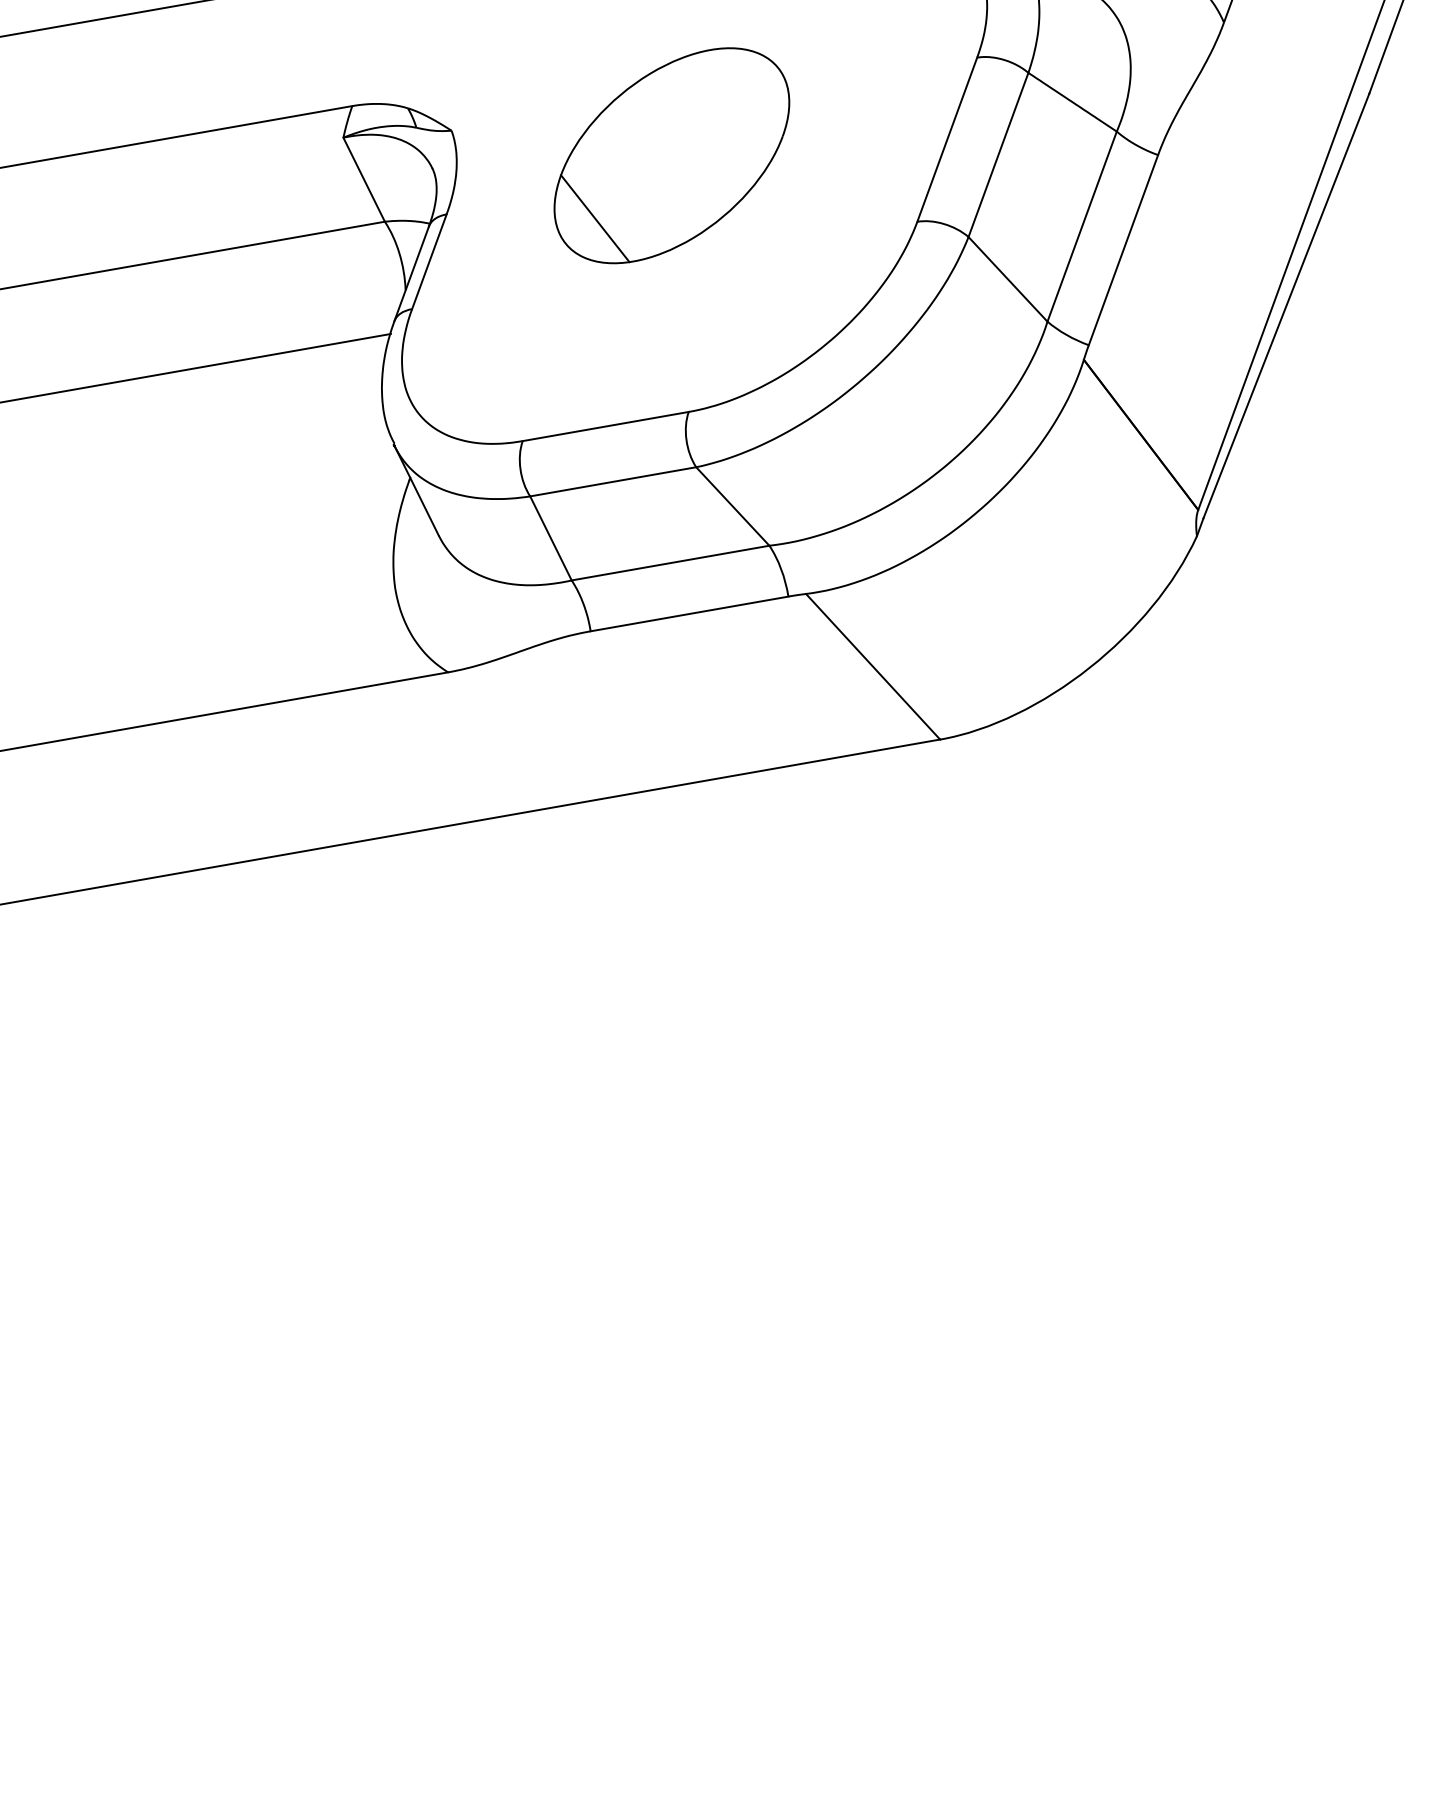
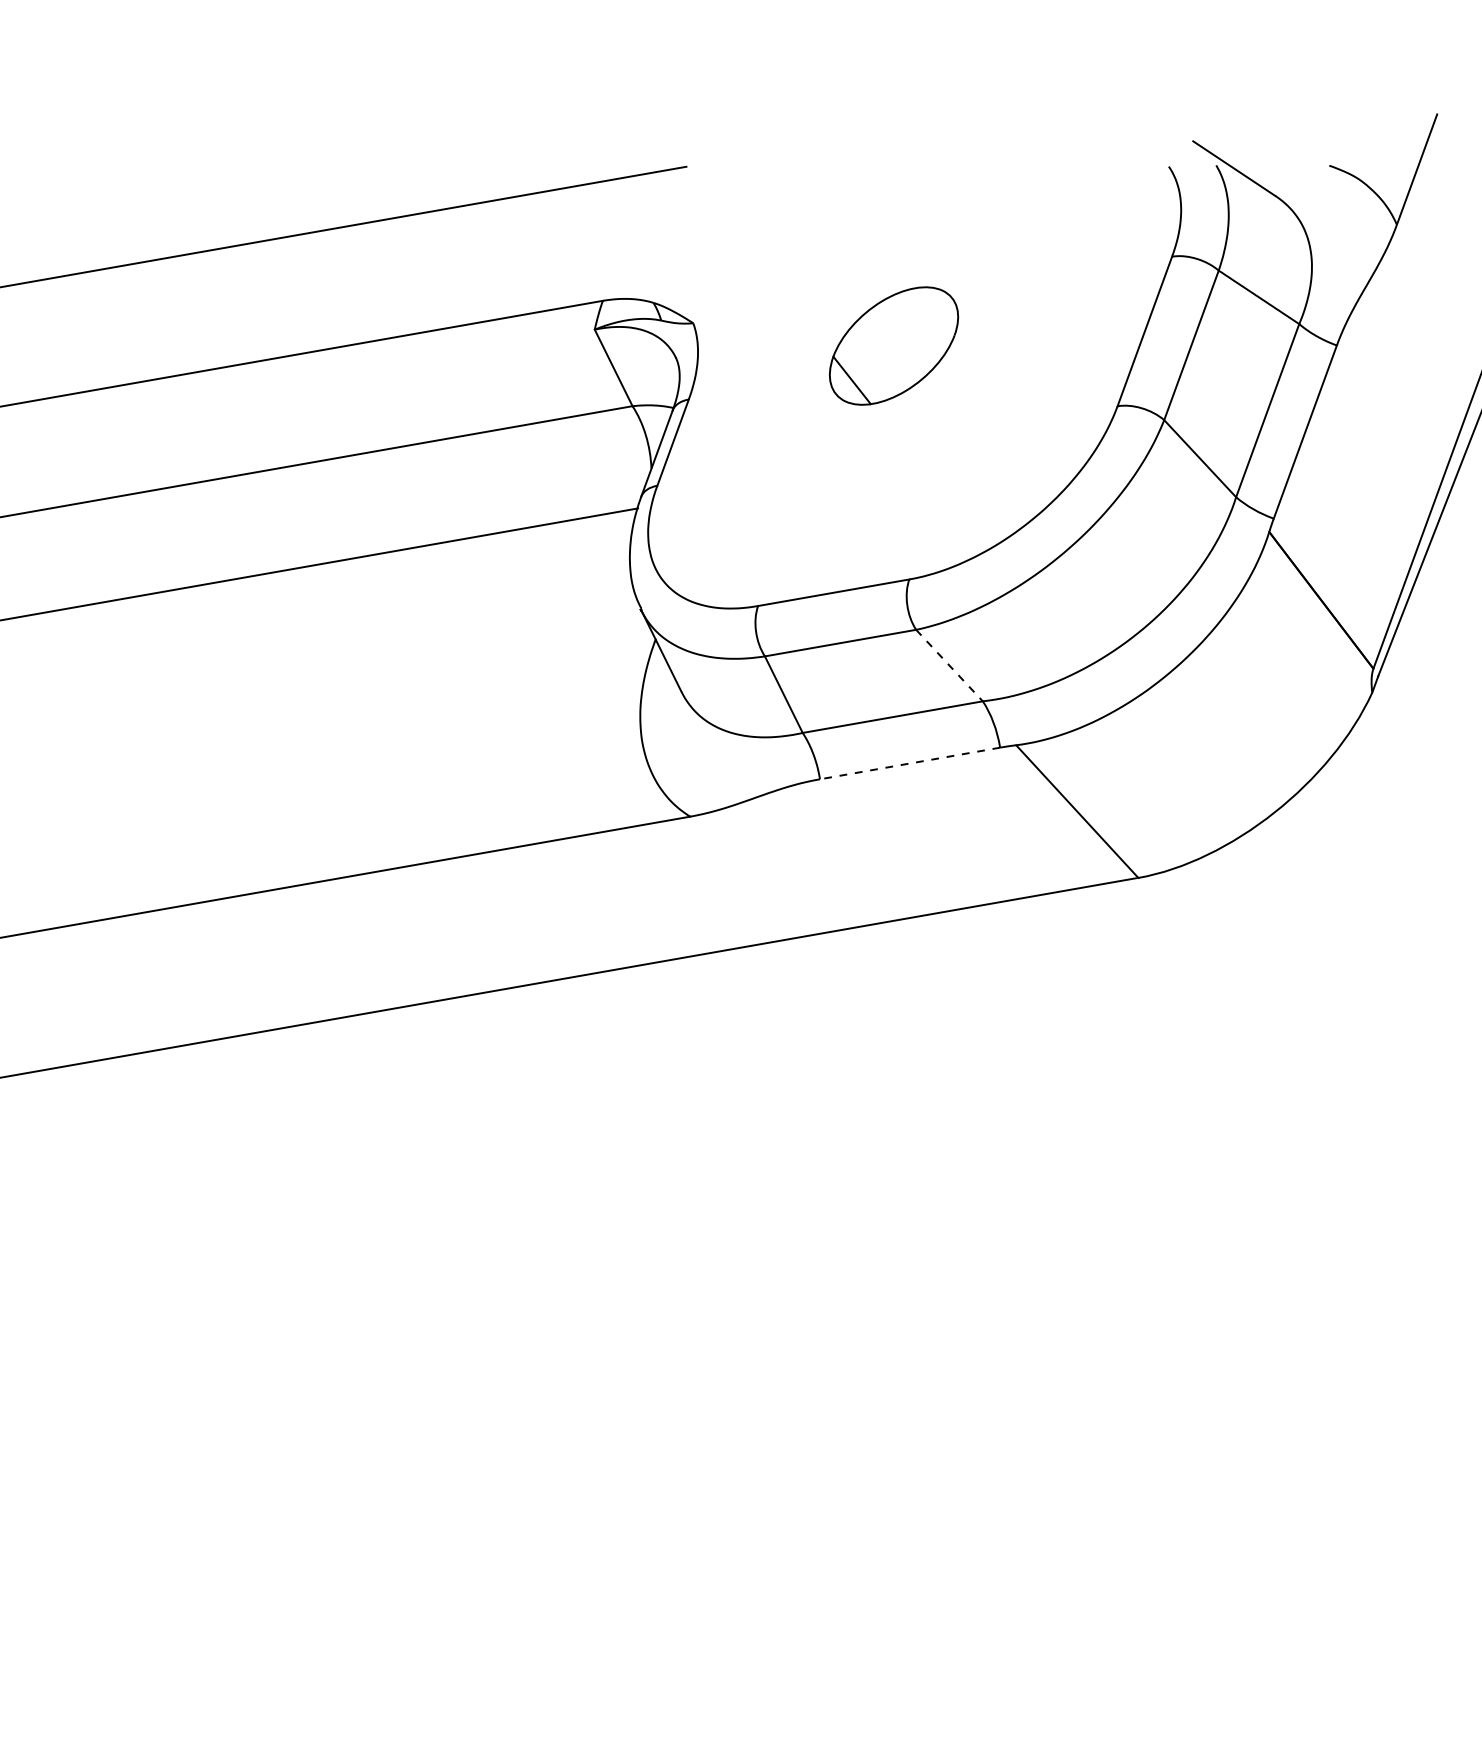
part: (671, 155) -> (893, 345), size x0.6
line: (732, 506) -> (949, 665), solid -> dashed
line: (688, 613) -> (909, 763), solid -> dashed

